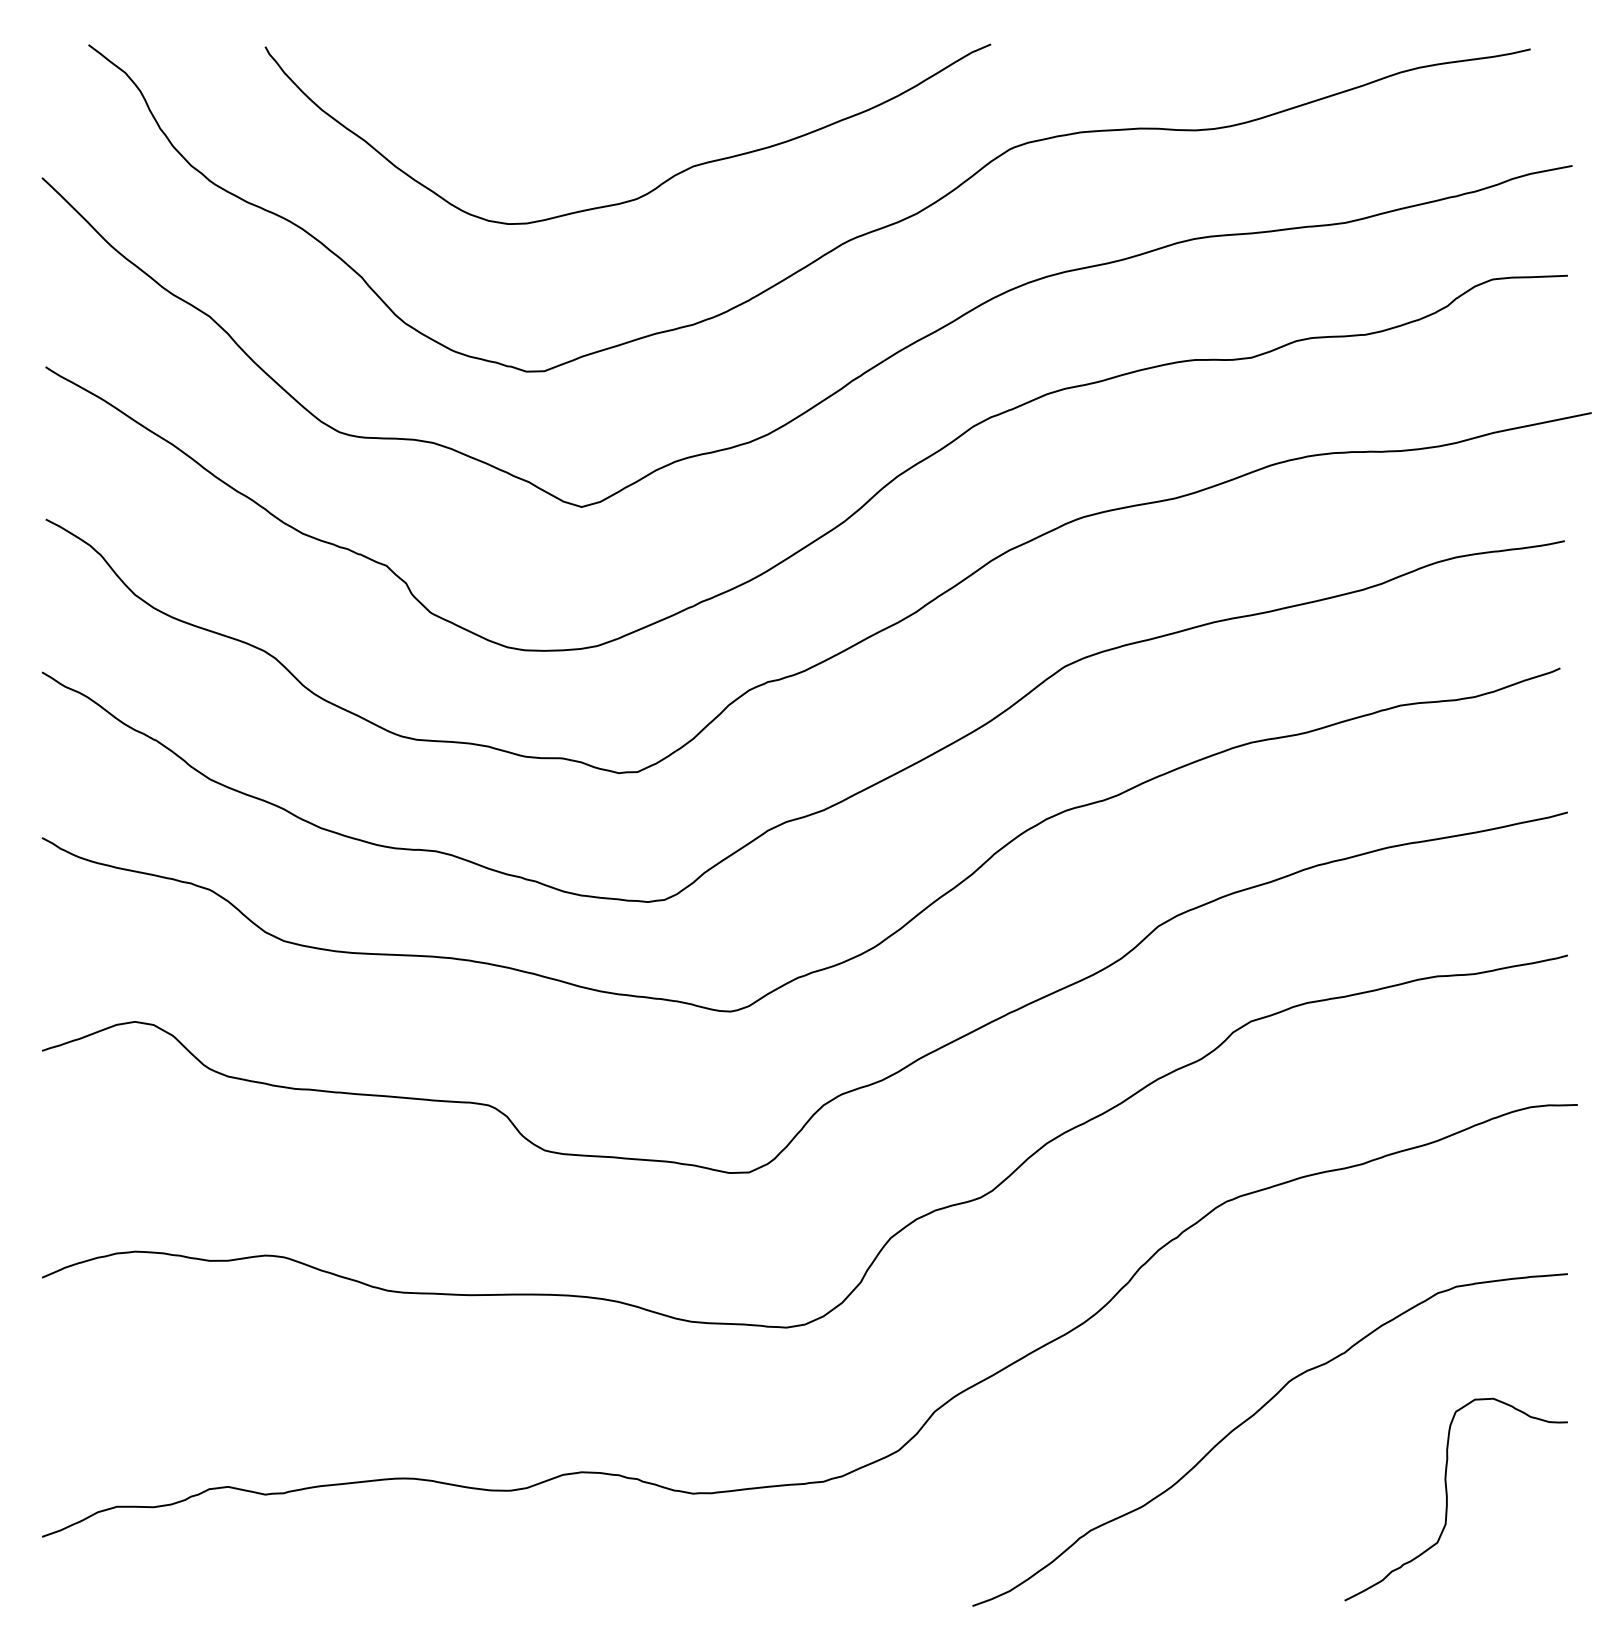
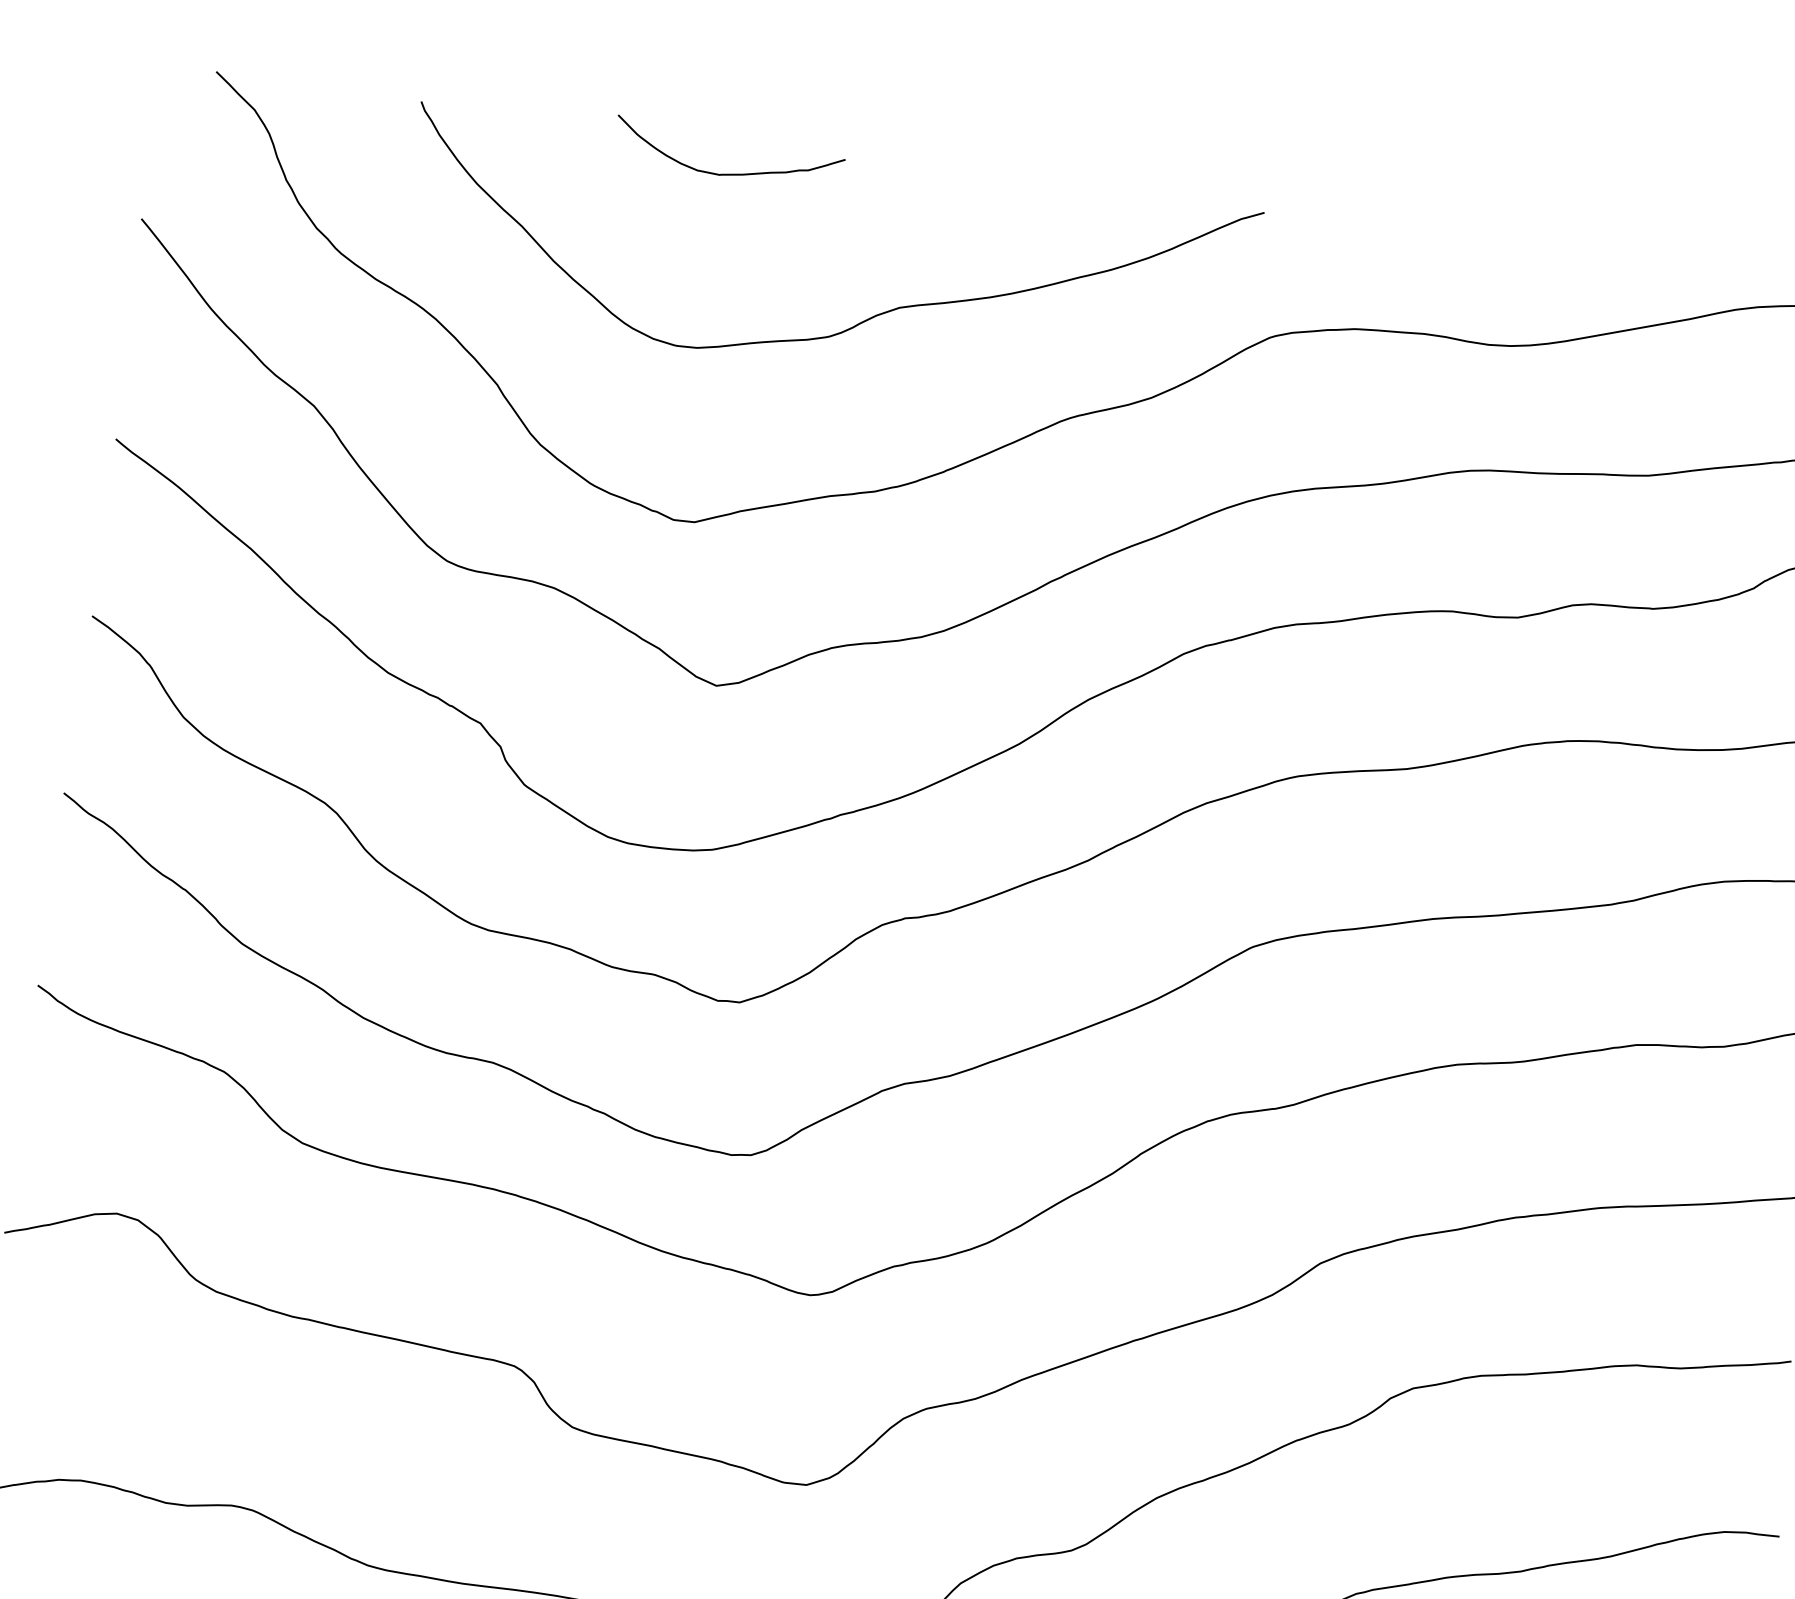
curve: (531, 72) -> (726, 173), added

